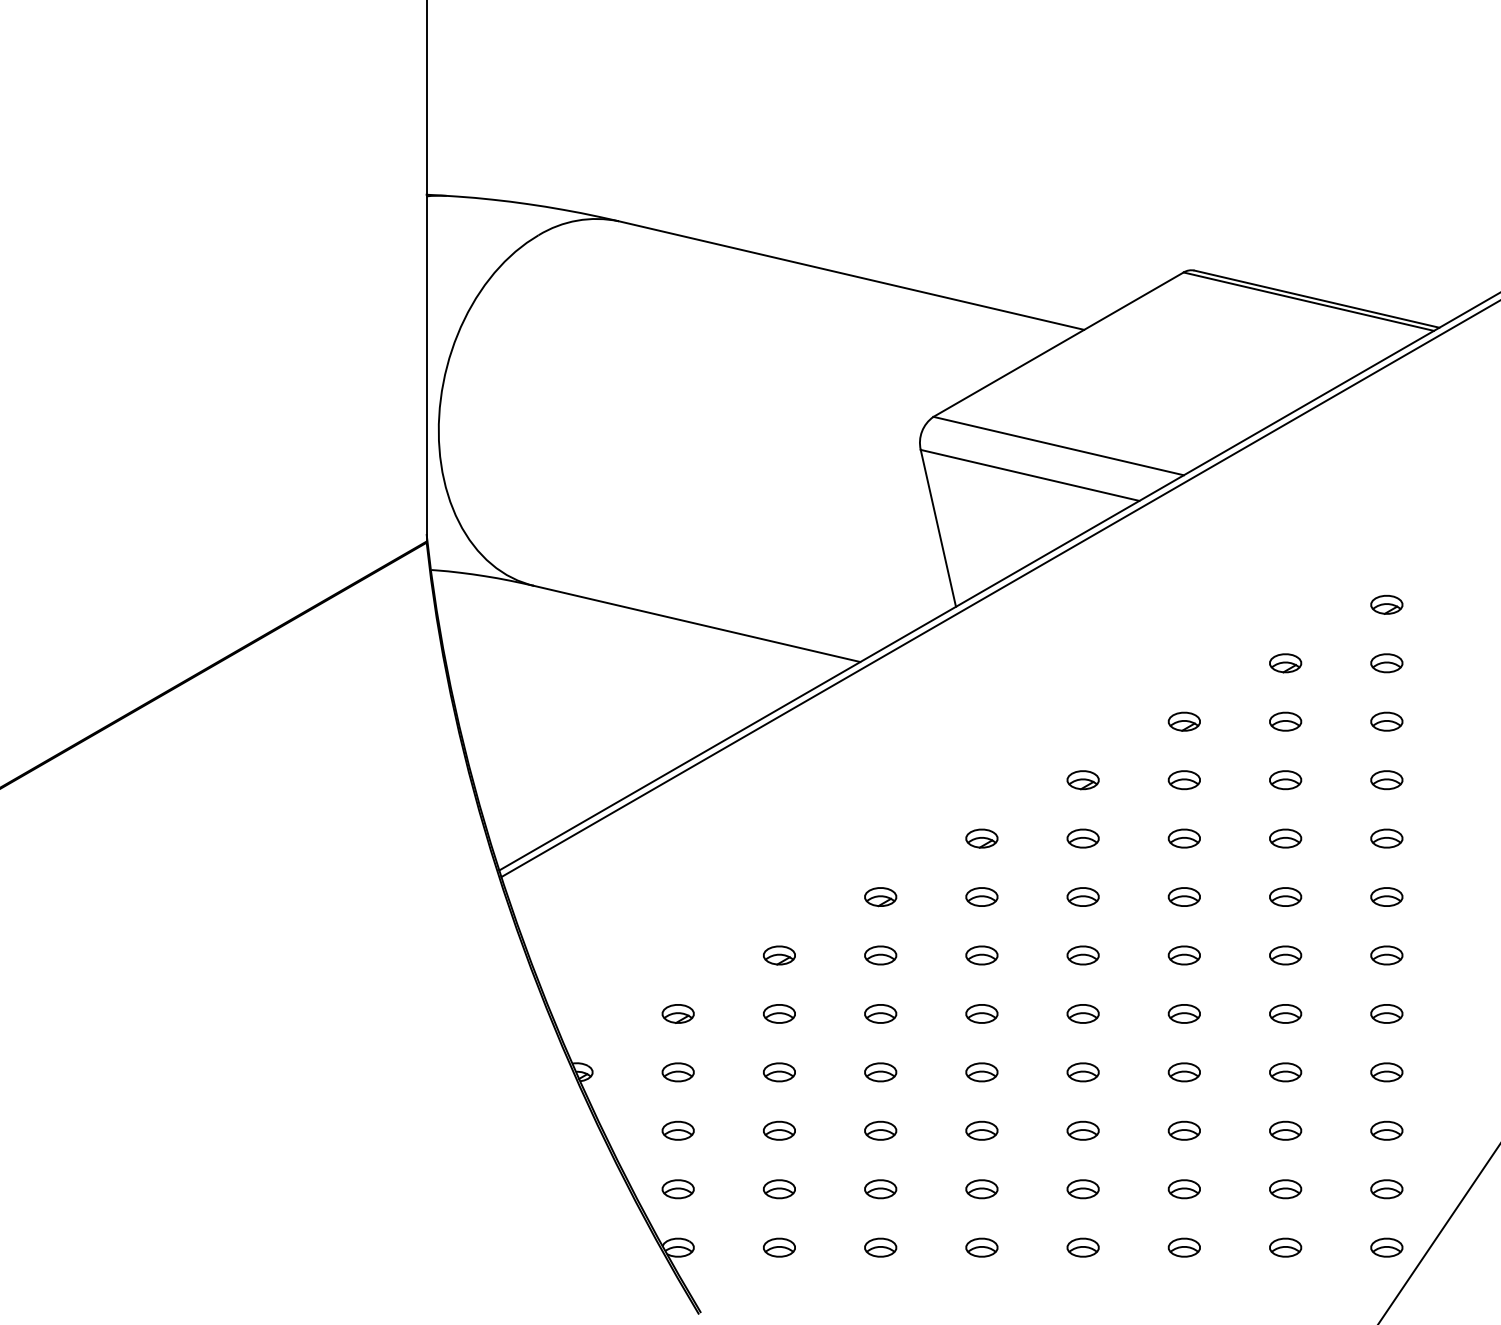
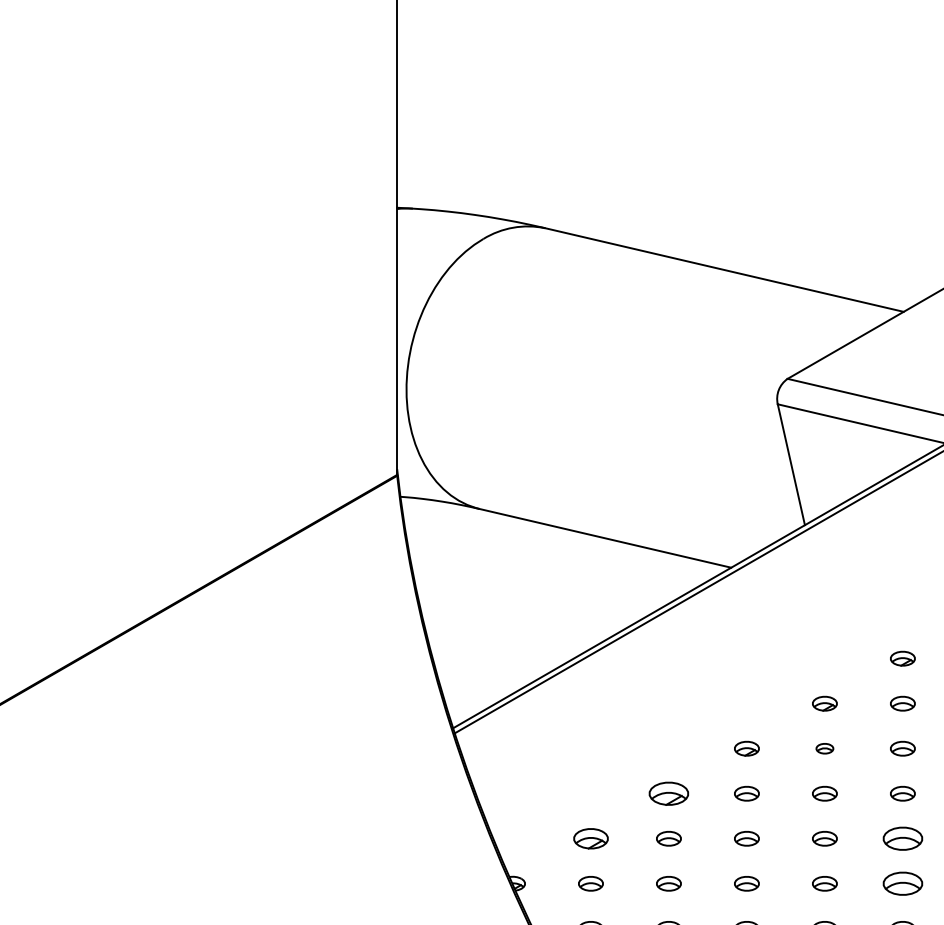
part: (981, 896) -> (824, 748), size x0.7
part: (779, 955) -> (668, 793), size x1.6
part: (677, 1013) -> (590, 838), size x1.4
part: (1082, 1013) -> (902, 838), size x1.6
part: (1082, 1072) -> (902, 883), size x1.6

